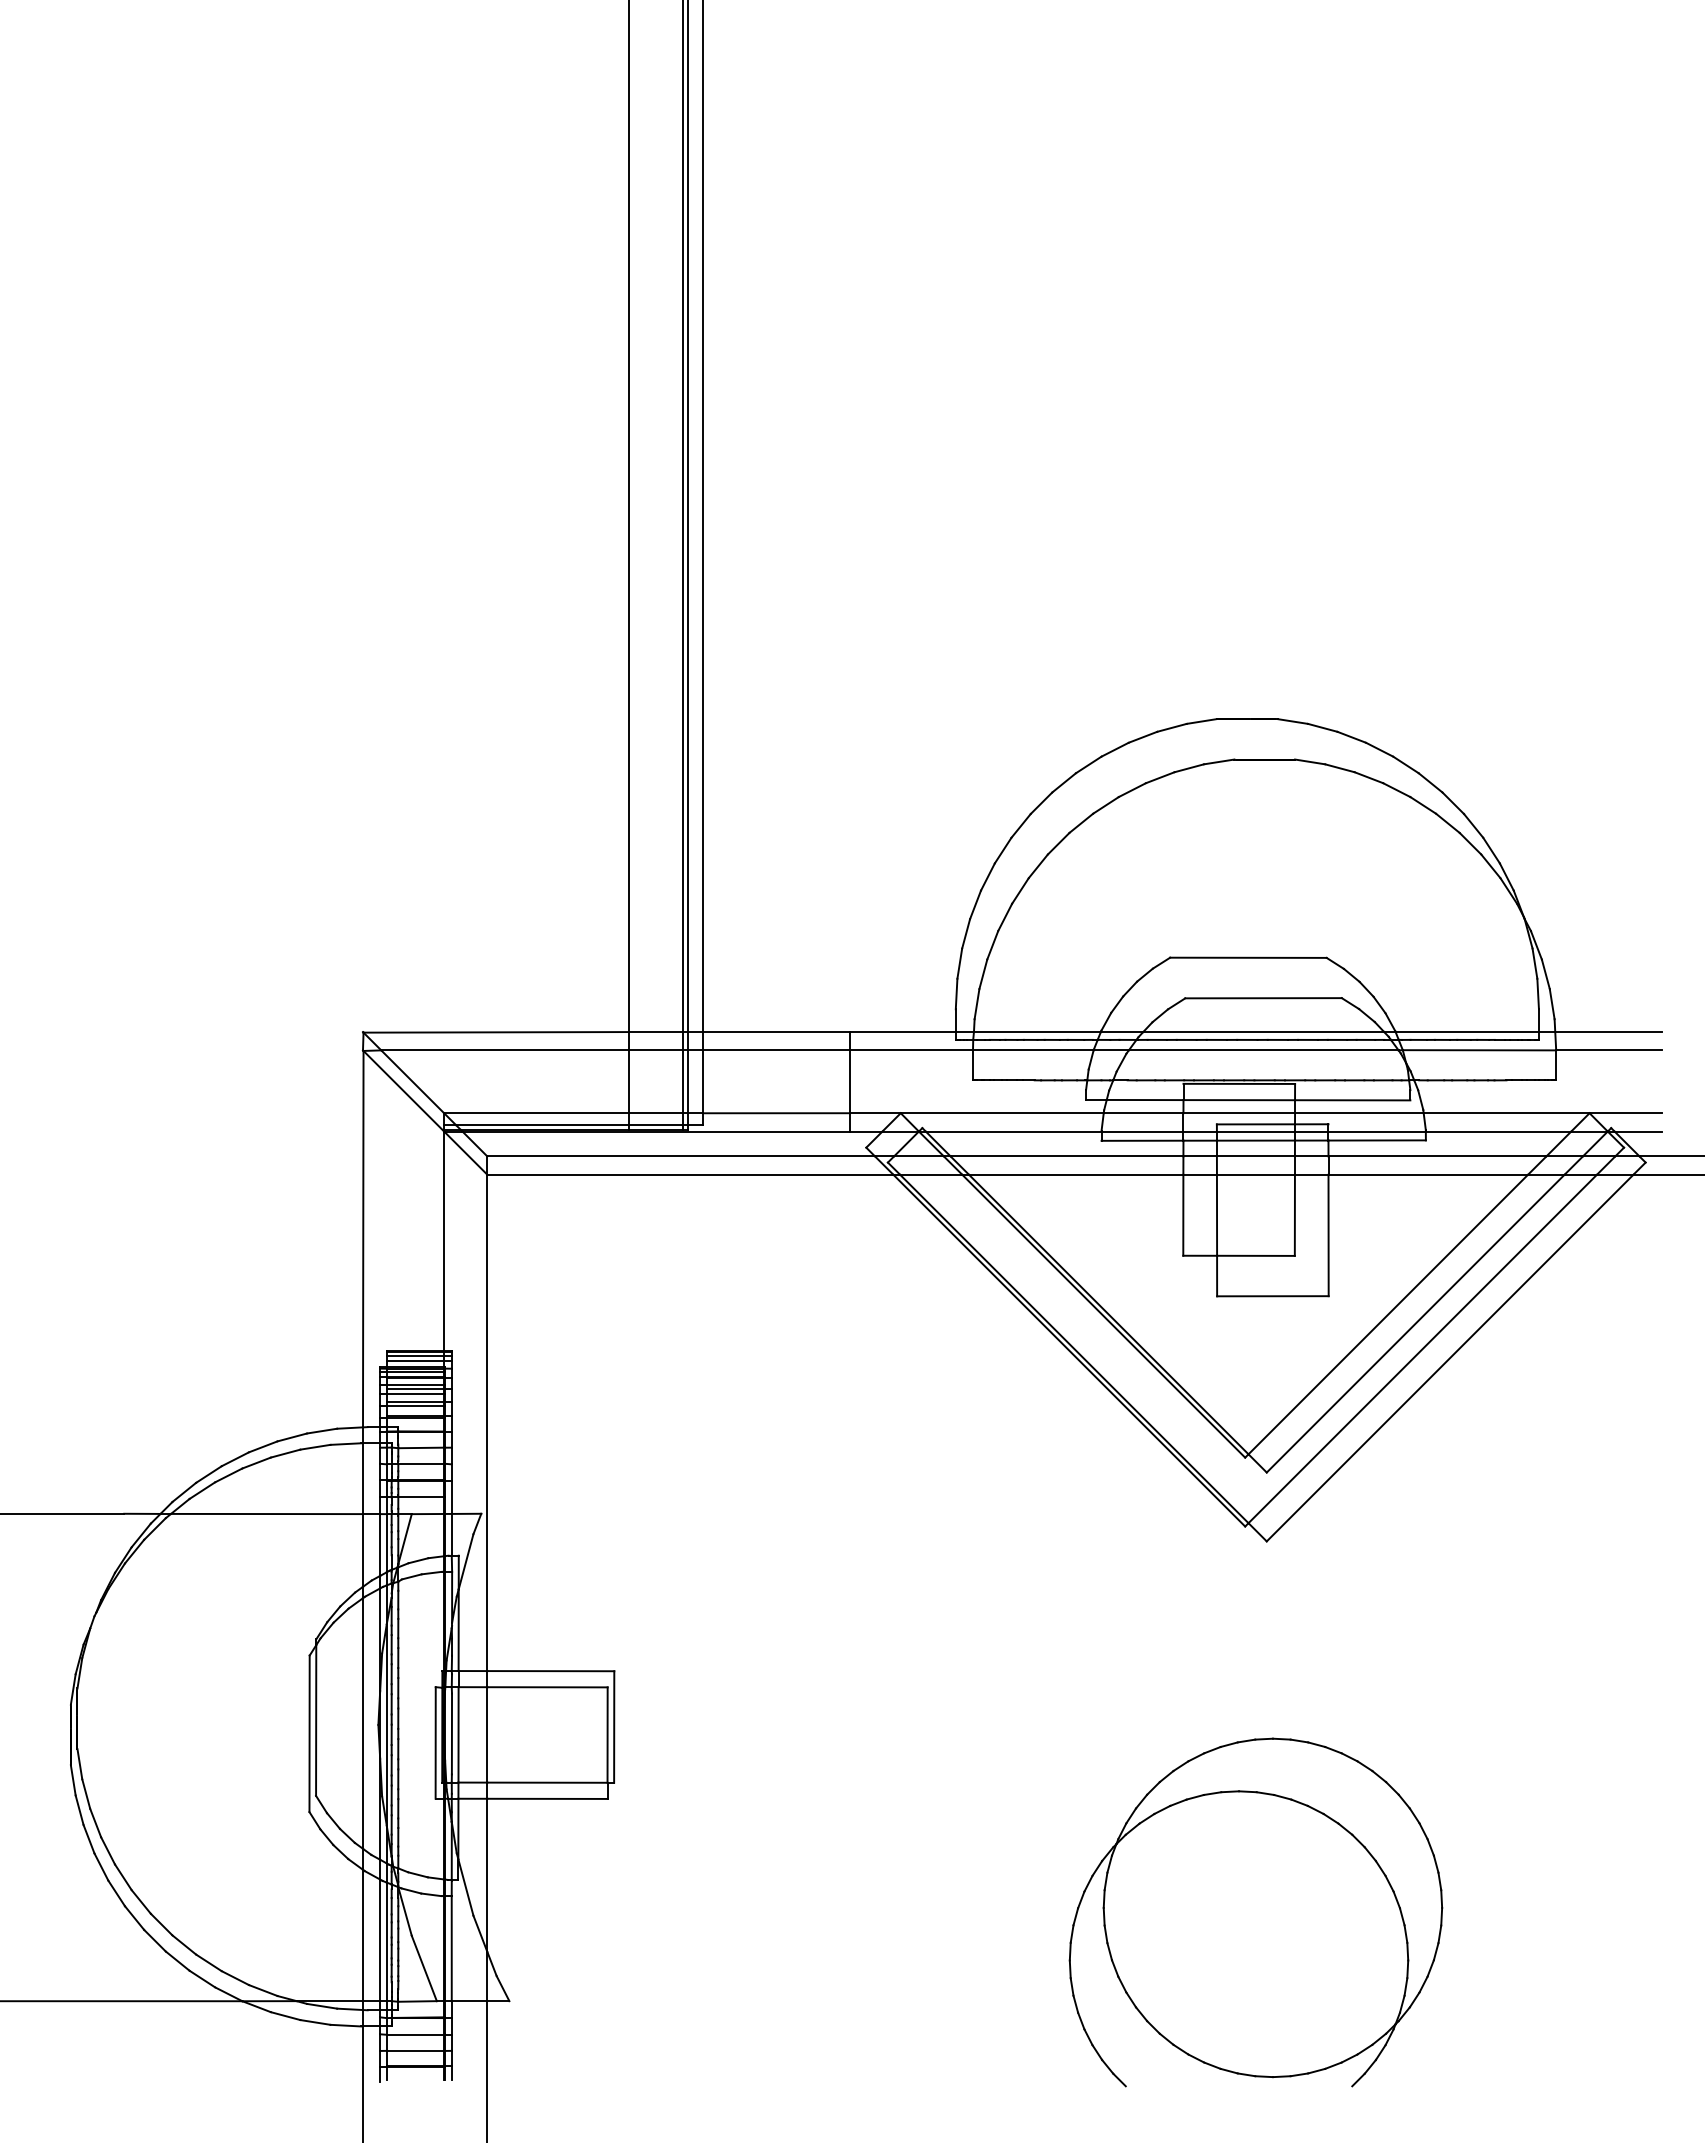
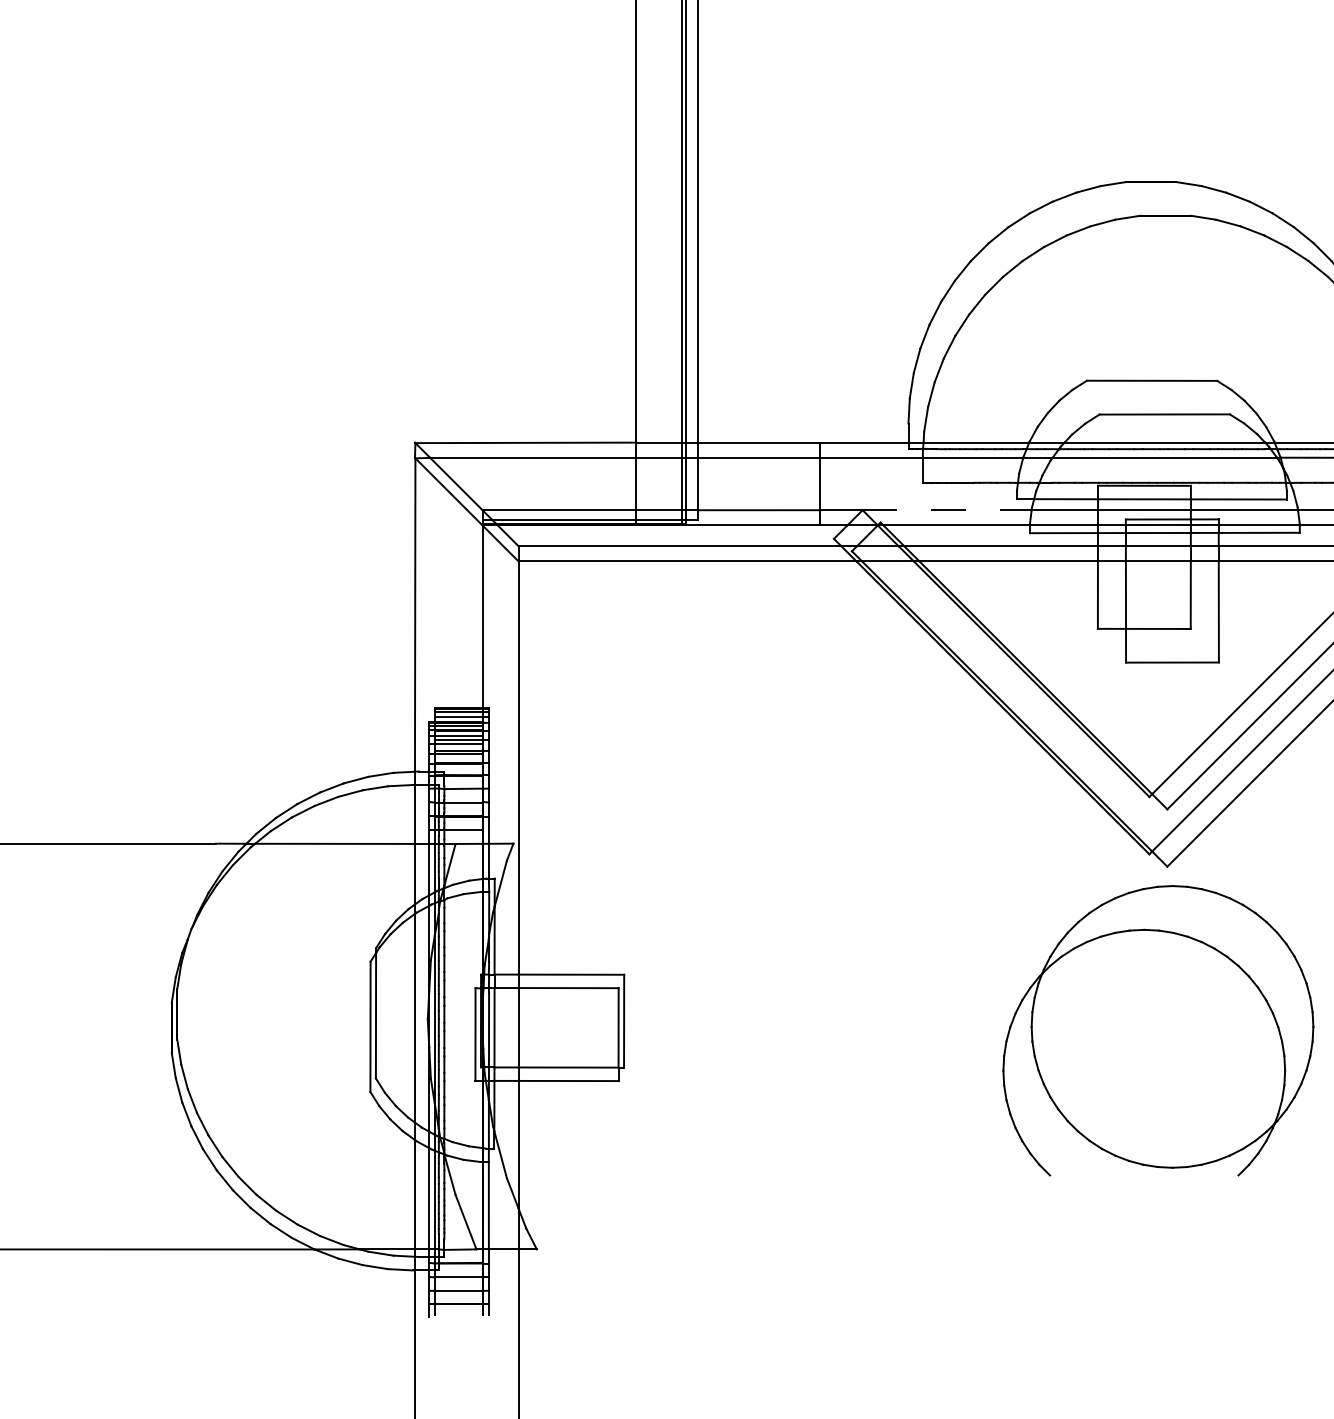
line: (1002, 1113) -> (947, 510), solid -> dashed
part: (1255, 1912) -> (1157, 1030), moved

